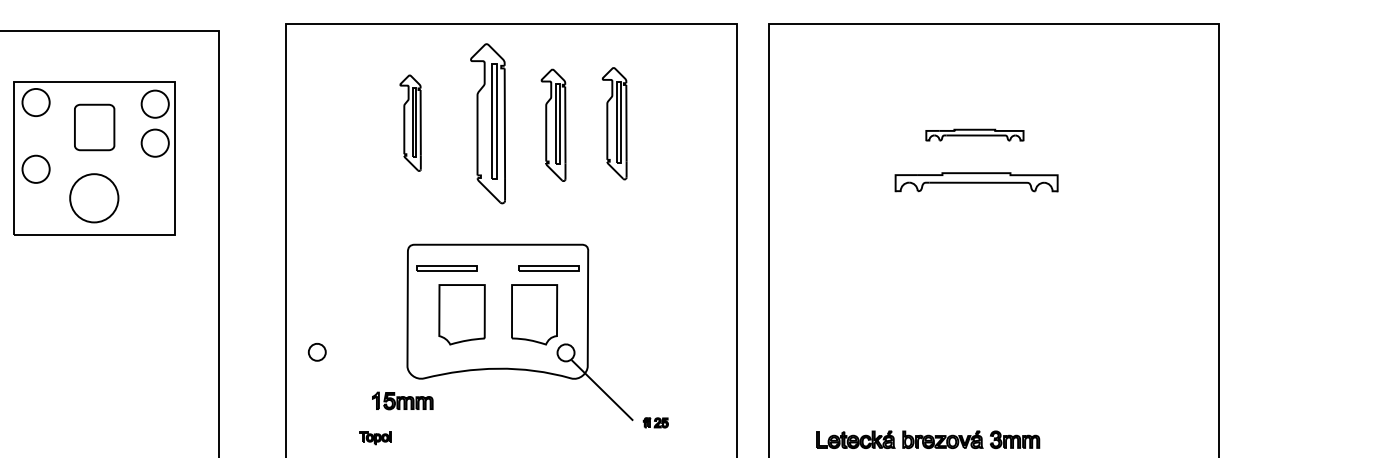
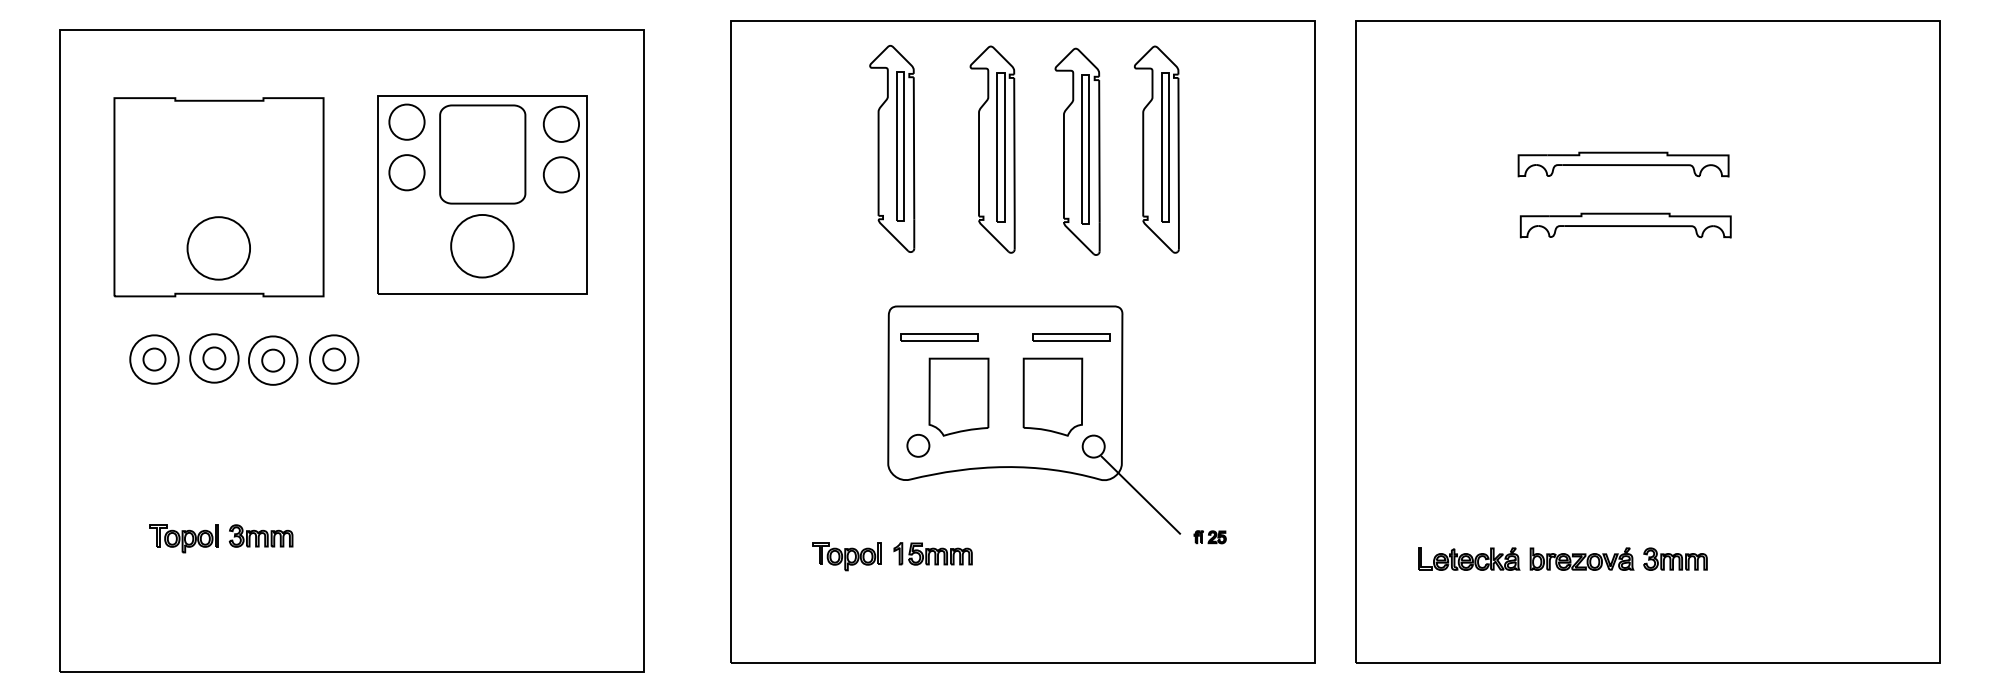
part: (410, 122) -> (892, 148), size x1.67
part: (614, 123) -> (1156, 149), size x1.43
part: (553, 125) -> (1077, 151), size x1.43
part: (94, 127) -> (482, 154), size x1.67
part: (974, 135) -> (1623, 164), size x1.67
part: (35, 169) -> (406, 172), moved
part: (317, 352) -> (918, 445), moved
part: (402, 400) -> (932, 553), moved
part: (375, 437) -> (846, 556), size x1.67

